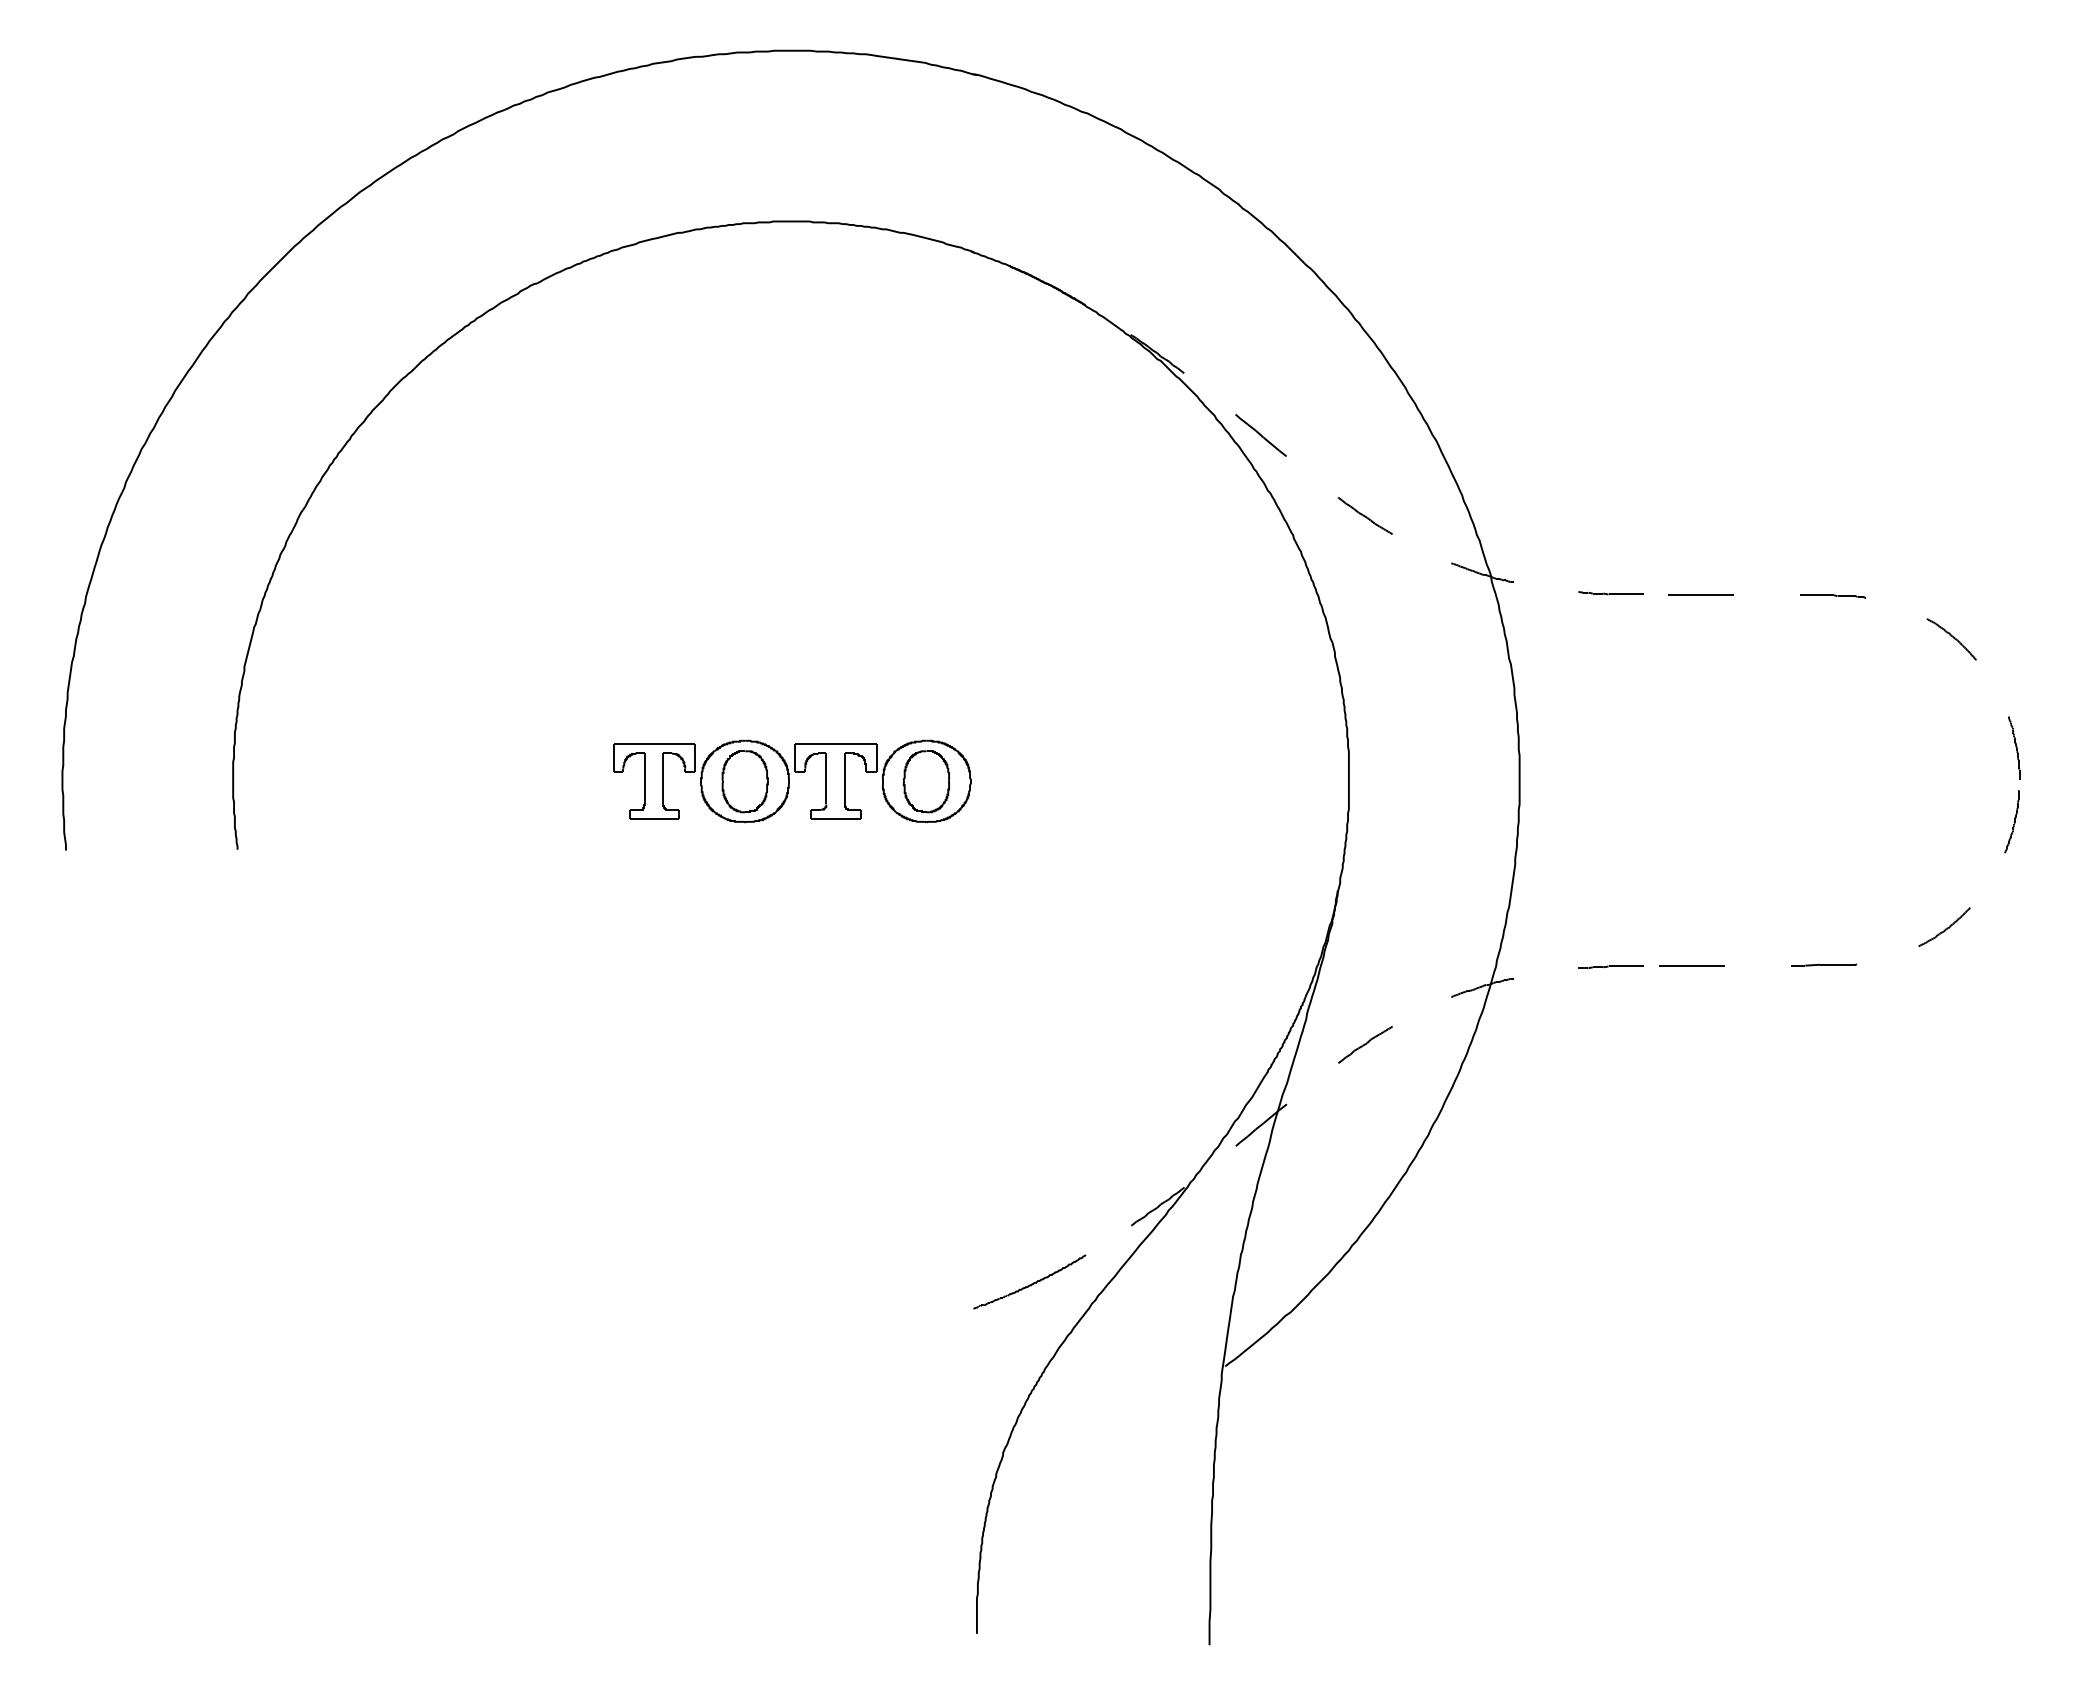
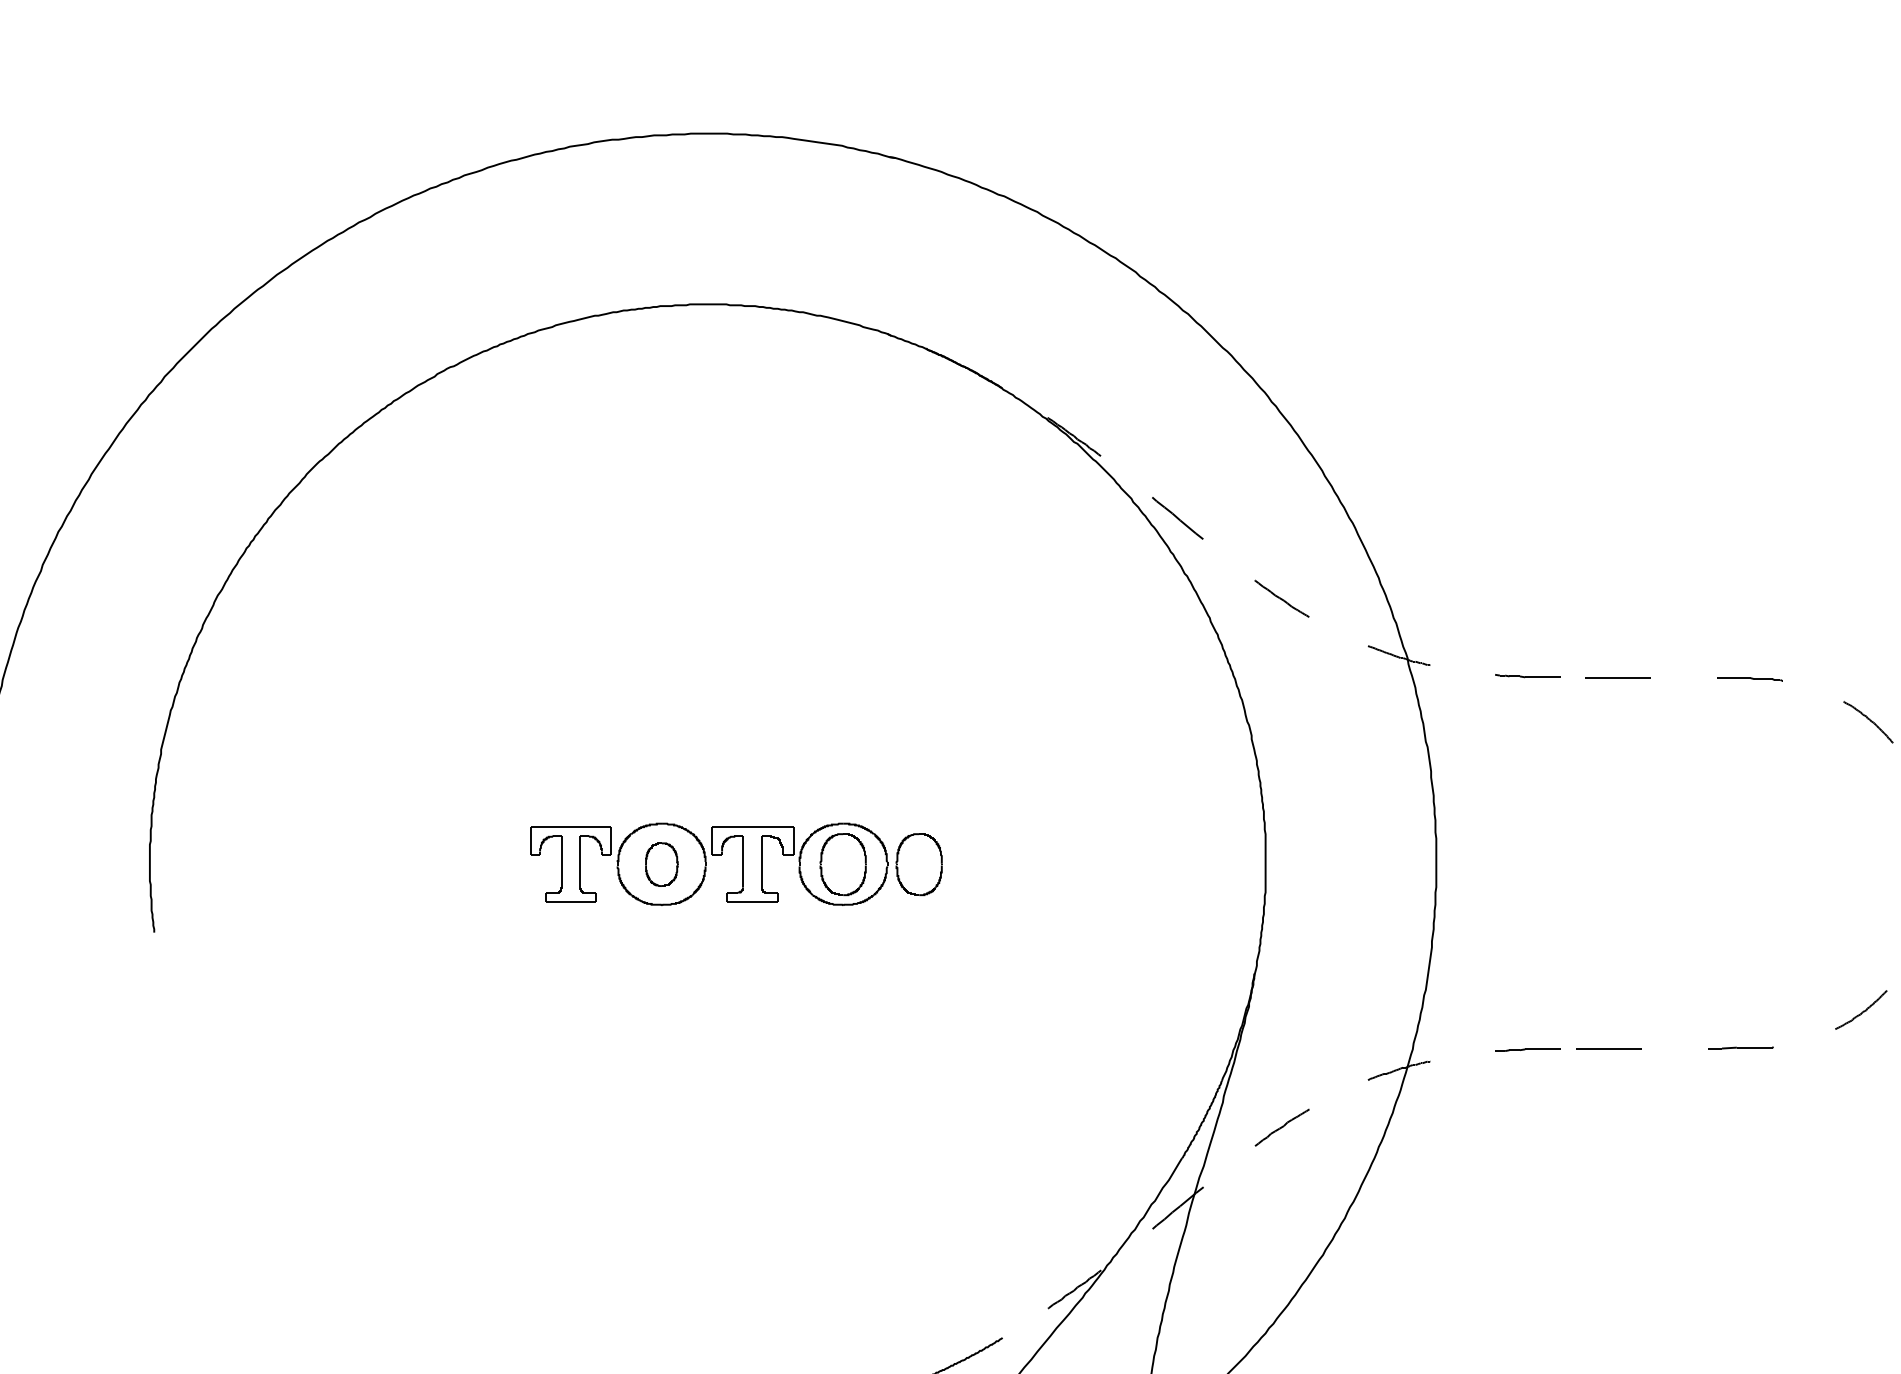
part: (744, 781) -> (661, 864), size x0.7
part: (1001, 781) -> (918, 864), added

